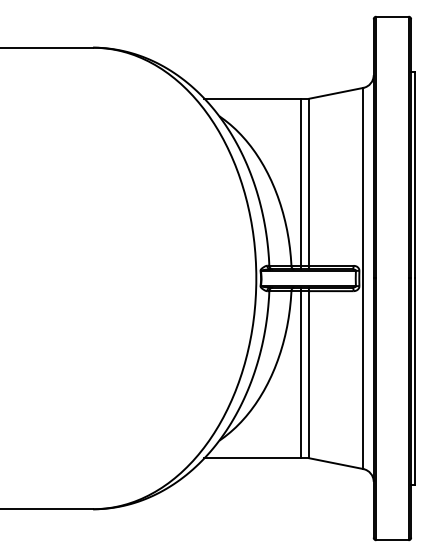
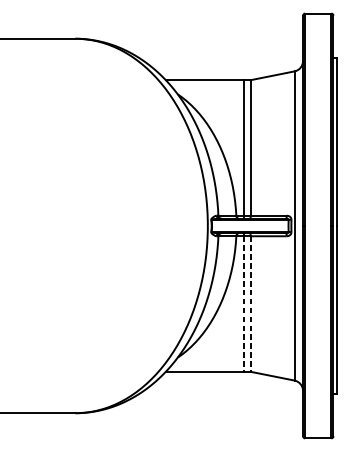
line: (300, 374) -> (243, 303), solid -> dashed
line: (309, 374) -> (250, 303), solid -> dashed

